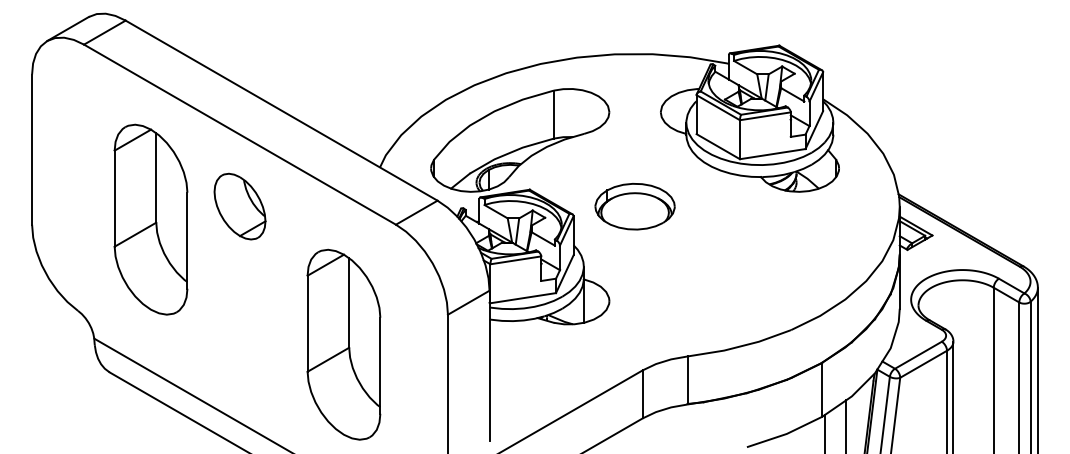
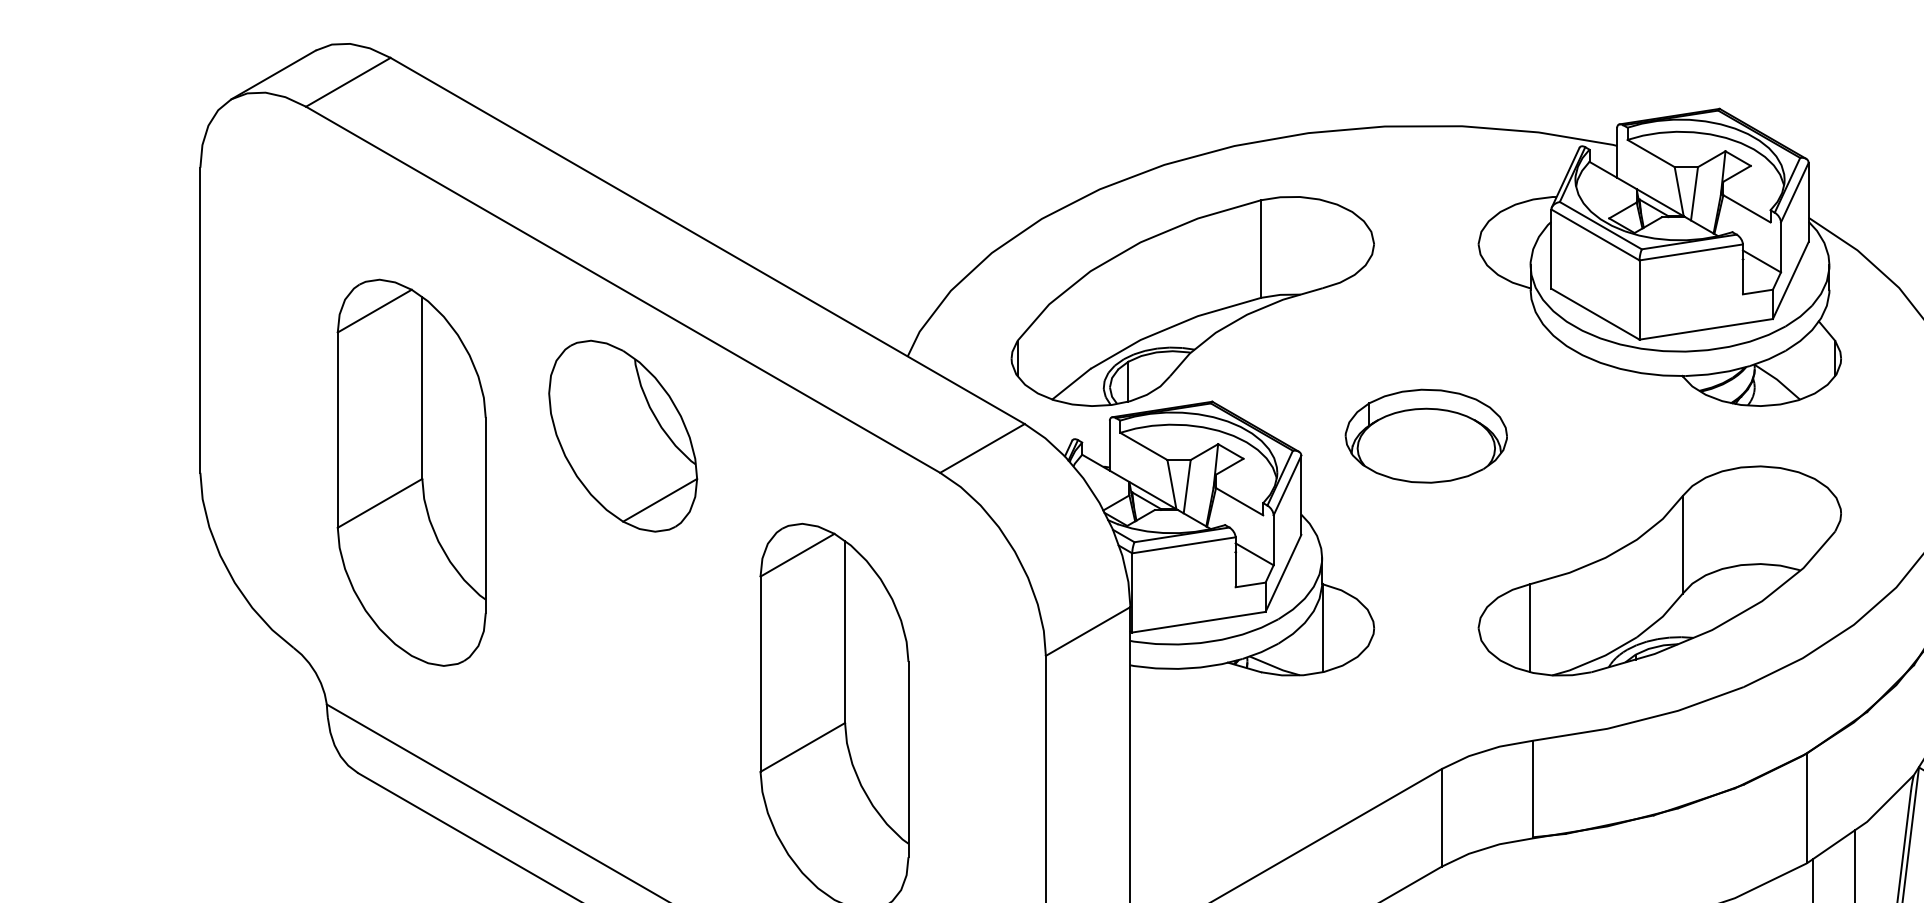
part: (239, 206) -> (622, 435), size x1.43
part: (150, 219) -> (410, 472), moved
part: (749, 272) -> (1658, 570), added

